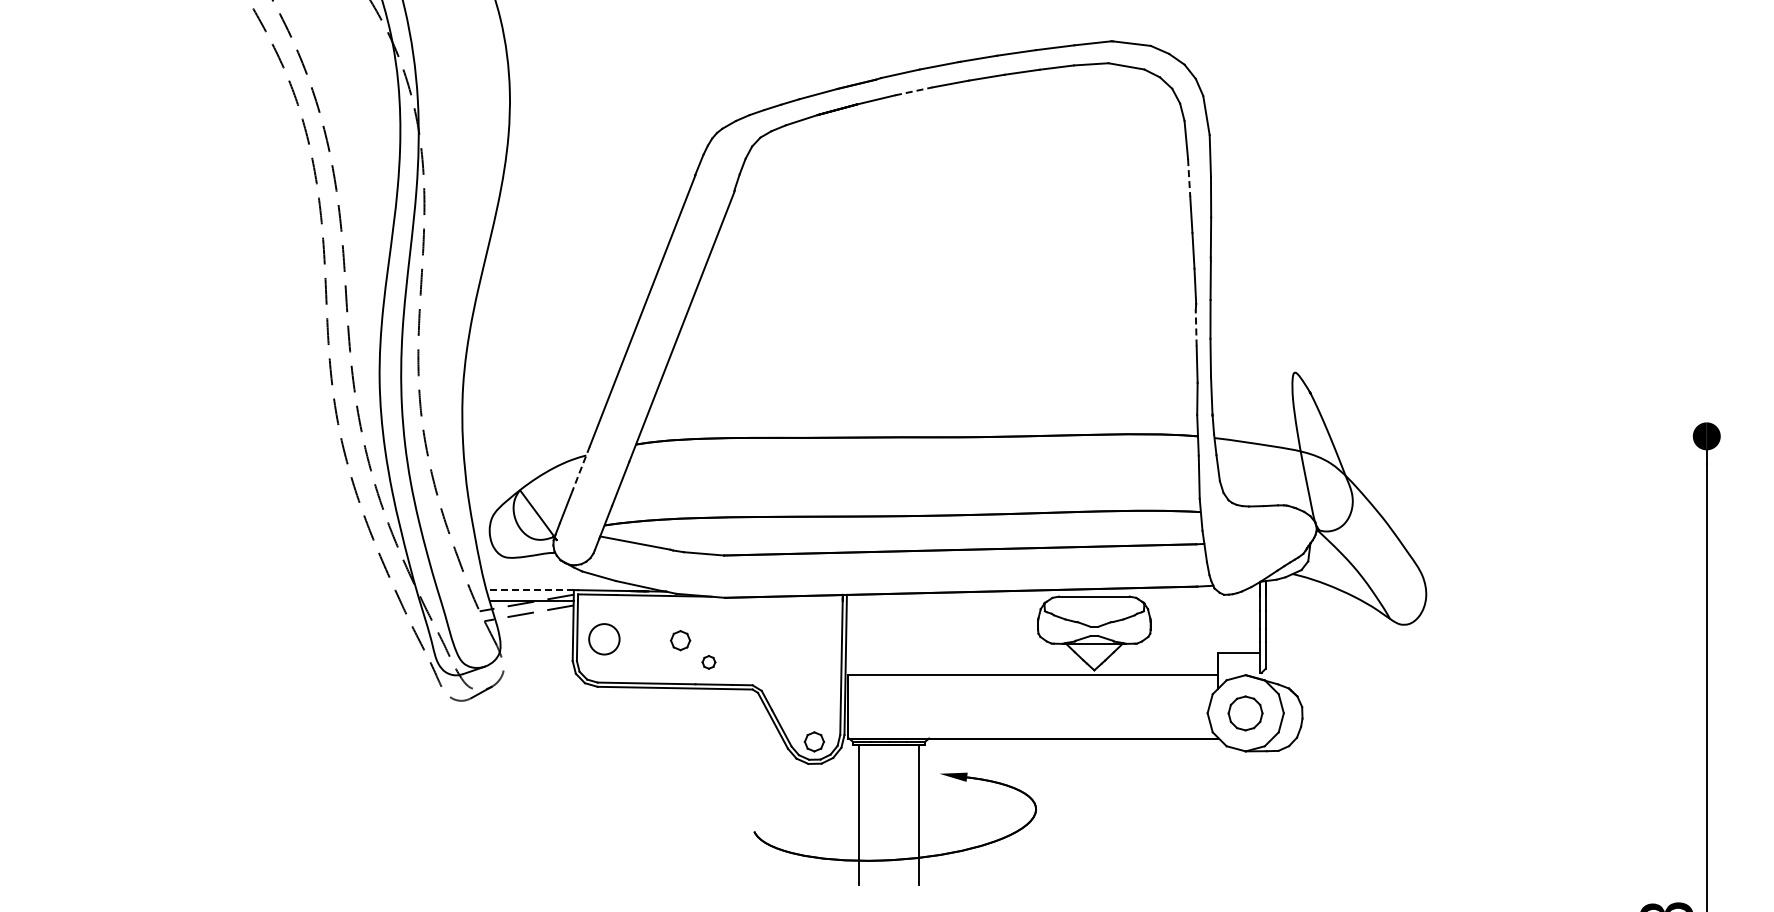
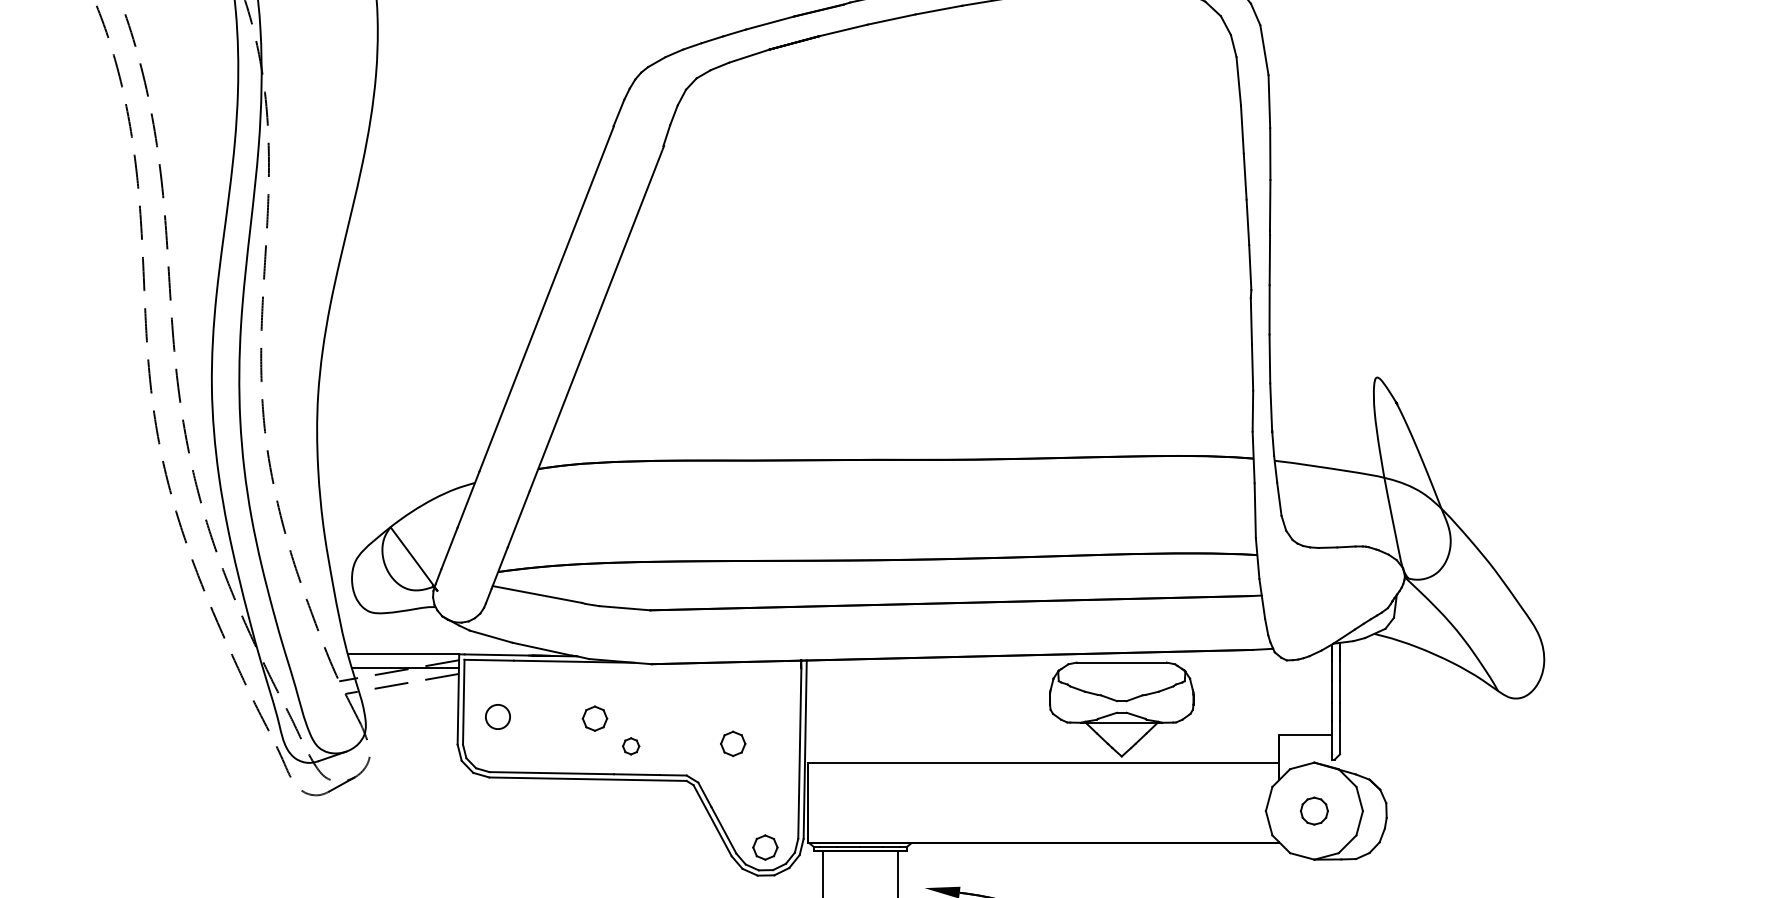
line: (914, 91) -> (892, 19), dashed -> solid
line: (1189, 177) -> (1242, 129), dashed -> solid
line: (1196, 327) -> (1251, 320), dashed -> solid
line: (581, 468) -> (468, 499), dashed -> solid
line: (530, 590) -> (403, 654), dashed -> solid
circle: (603, 638) -> (496, 715), size x0.62
part: (788, 659) -> (732, 742), added
part: (1245, 712) -> (1314, 810), size x0.62

